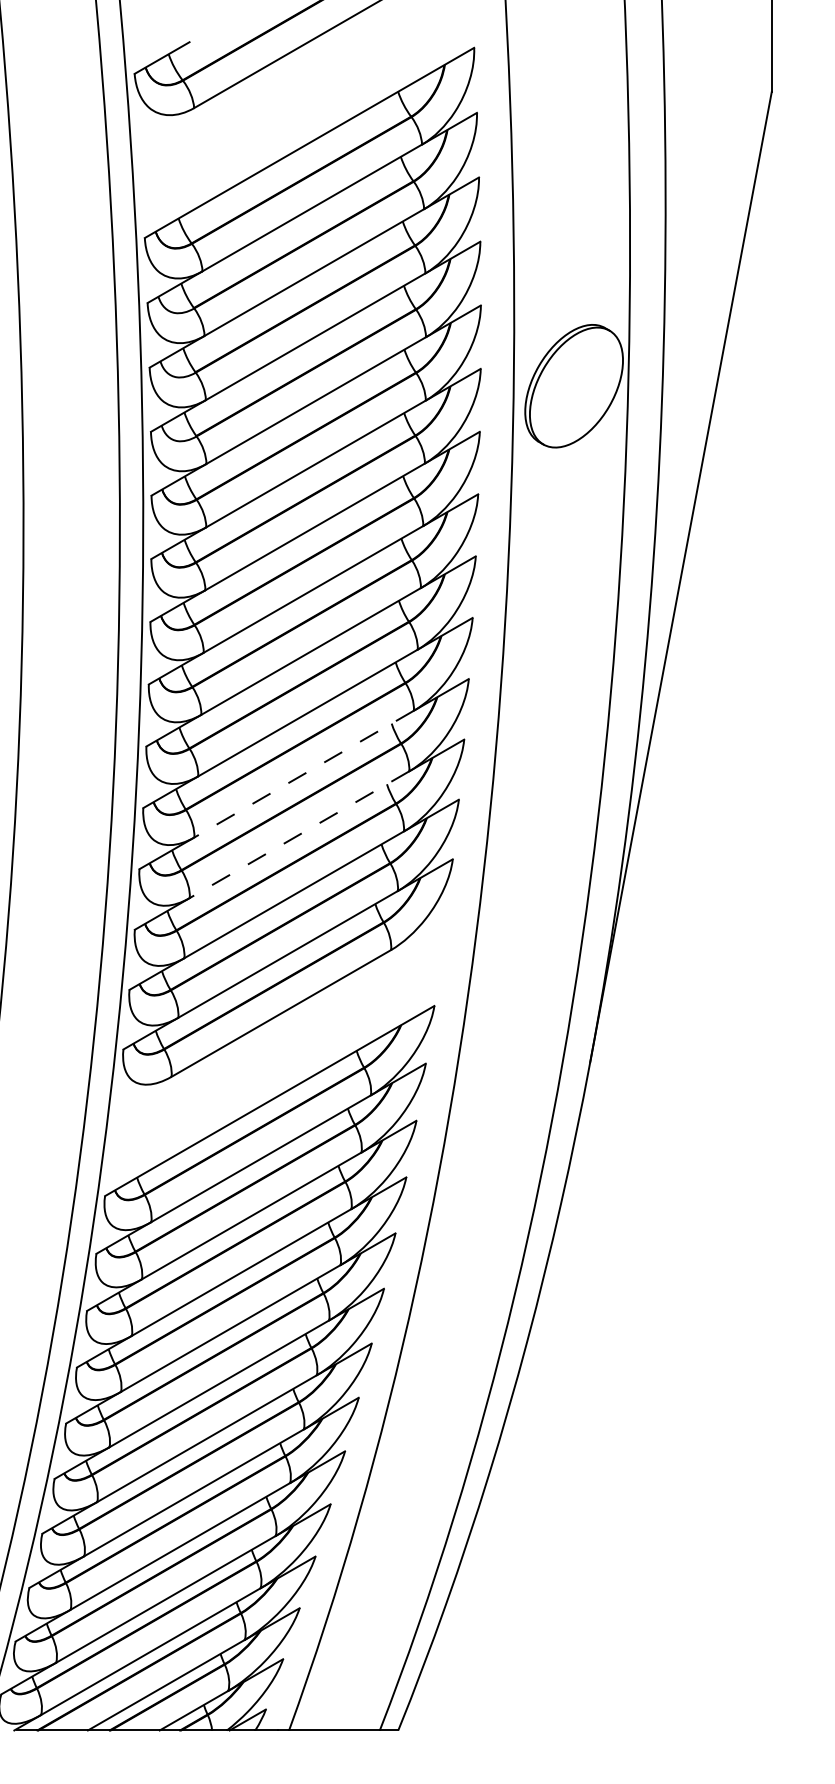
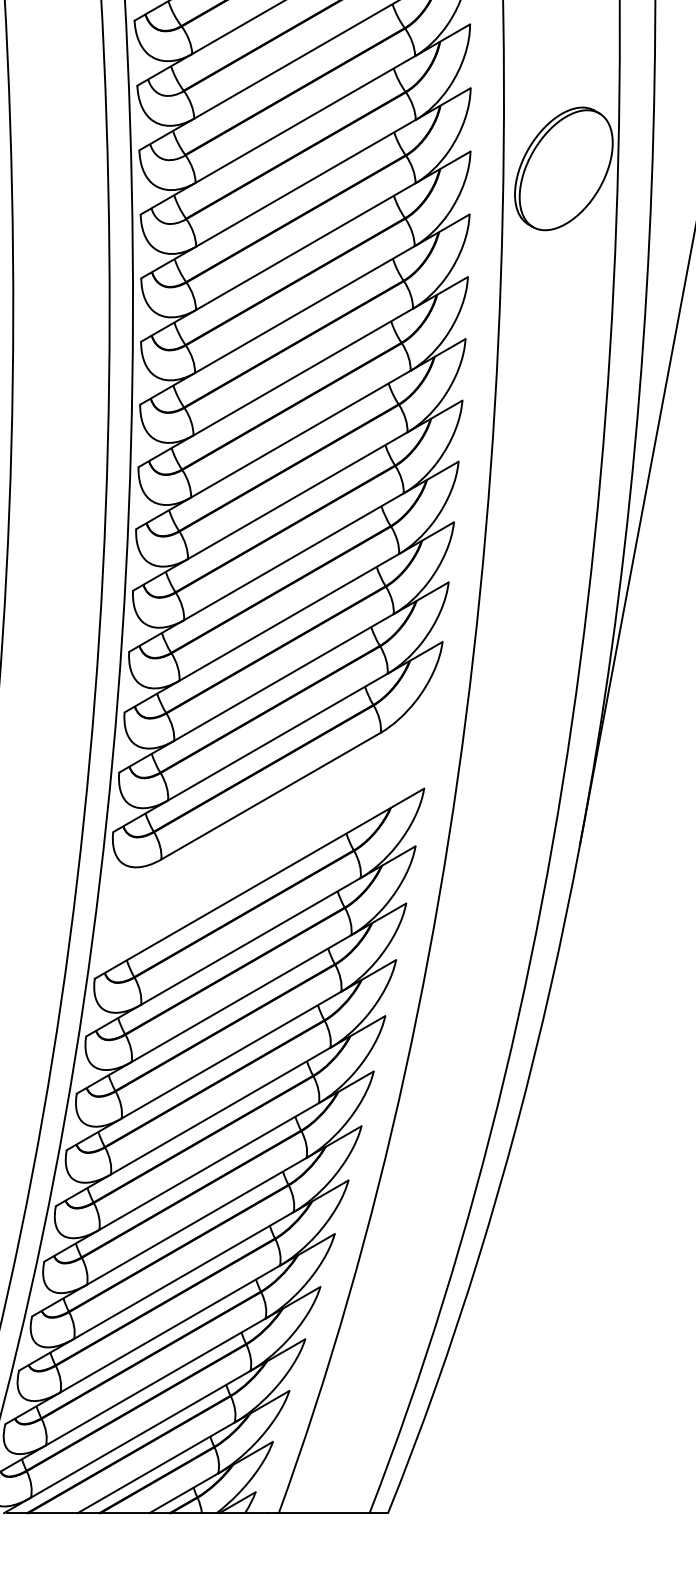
line: (304, 774) -> (294, 557), dashed -> solid
line: (299, 834) -> (289, 617), dashed -> solid

